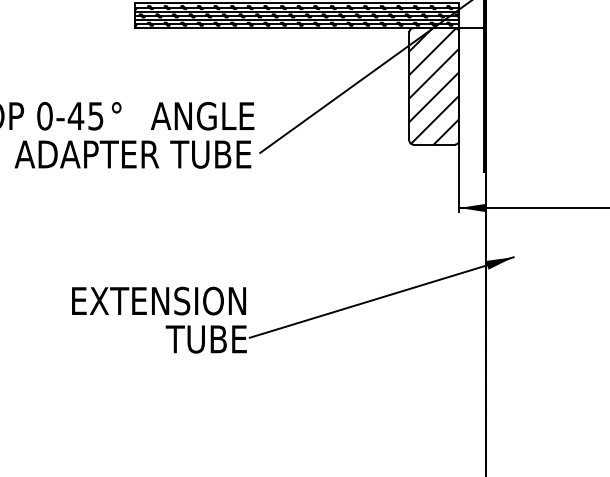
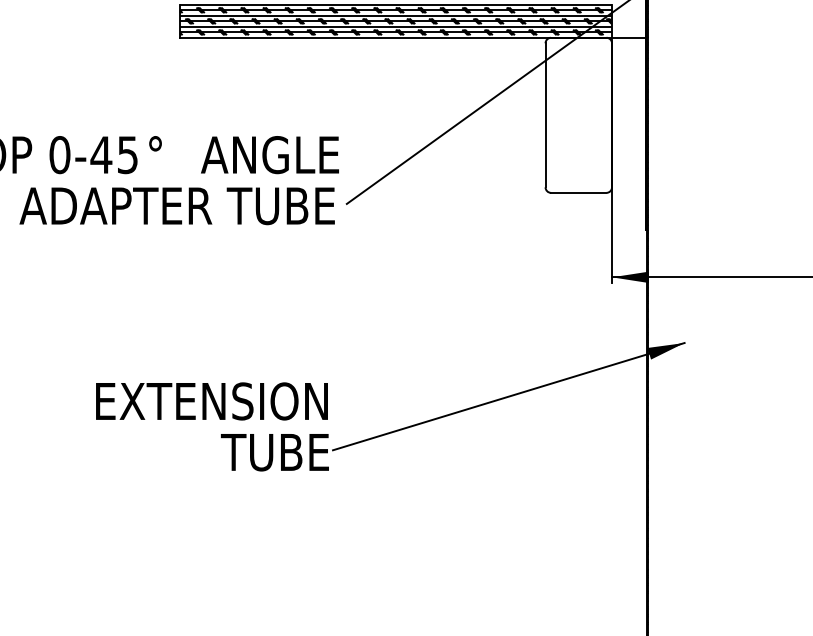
hatch: (434, 86) -> (579, 115), removed

